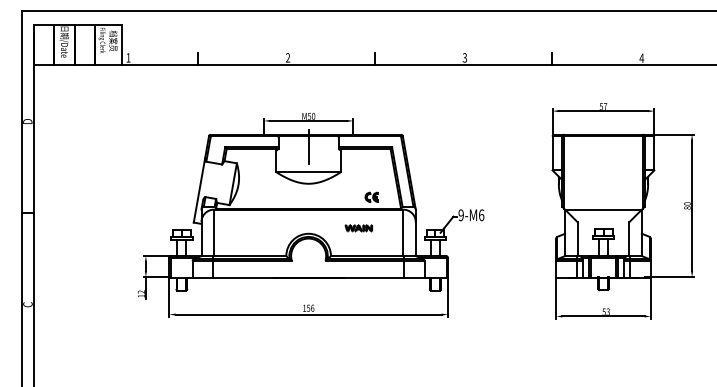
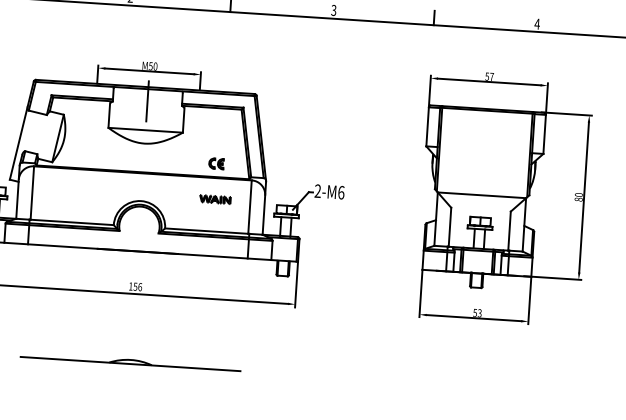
text: (460, 215) -> (317, 191), 9-M6 -> 2-M6
part: (358, 228) -> (214, 199), moved
part: (308, 373) -> (130, 361), added

